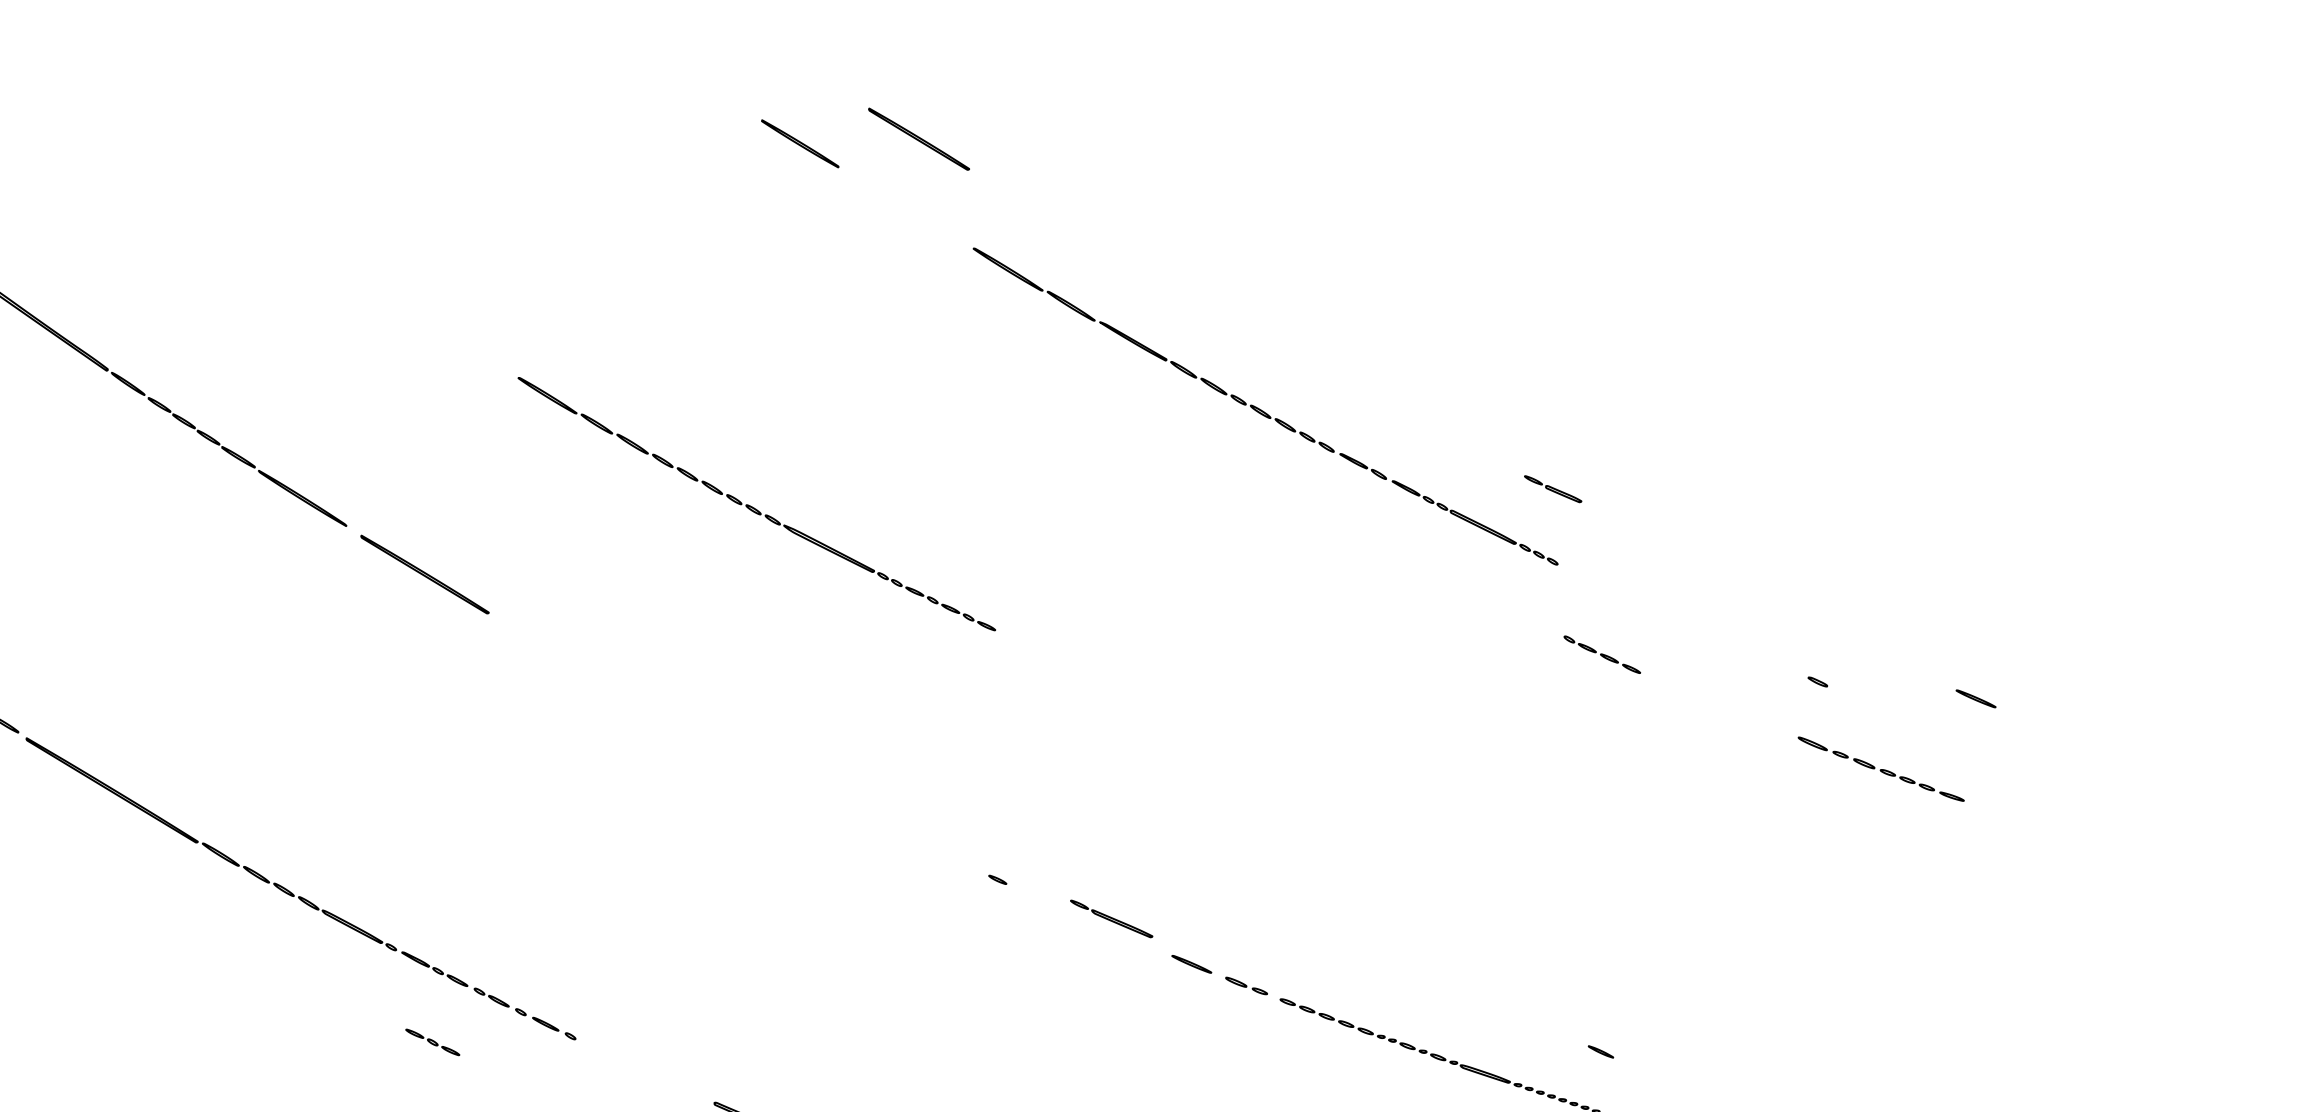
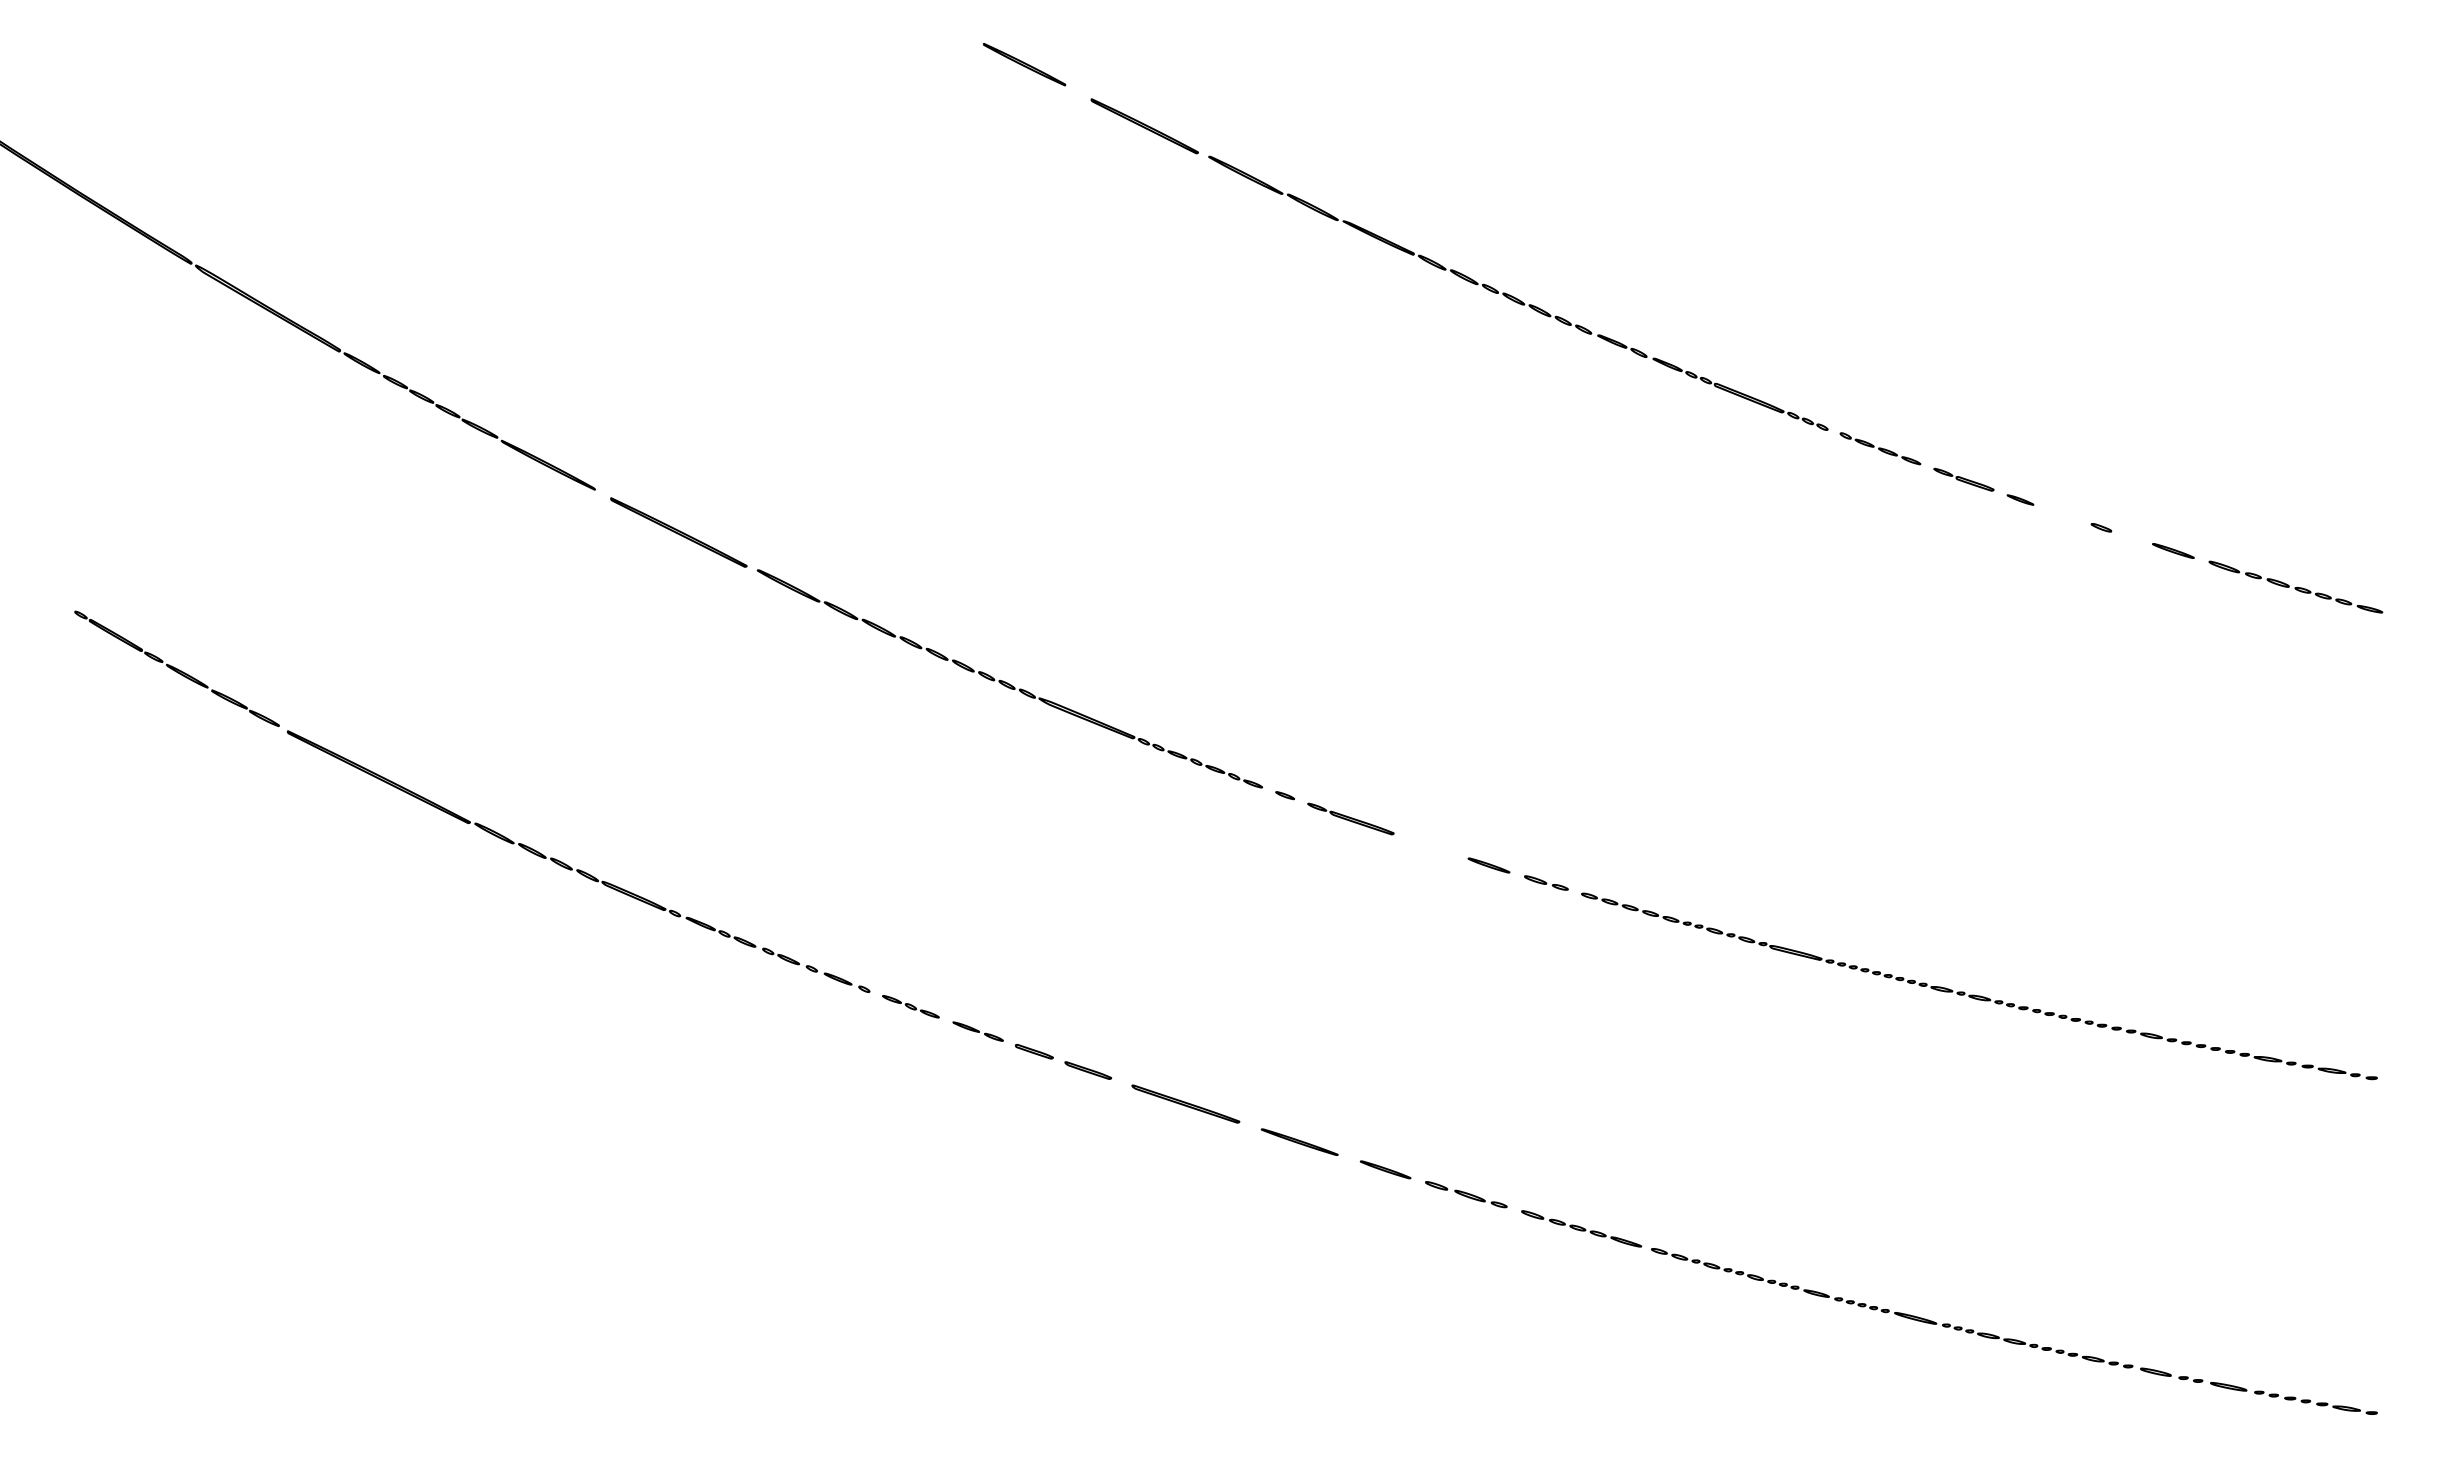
part: (918, 139) -> (1144, 126), moved
part: (1552, 488) -> (1963, 479), moved
part: (756, 503) -> (1009, 678), moved
part: (1602, 654) -> (1880, 448), moved
part: (1976, 698) -> (2173, 550), moved
part: (1880, 768) -> (2295, 586), moved
part: (1111, 918) -> (1350, 818), moved
part: (432, 1042) -> (910, 1006), moved
part: (1601, 1051) -> (2020, 499), moved
part: (678, 1086) -> (977, 1031), added

